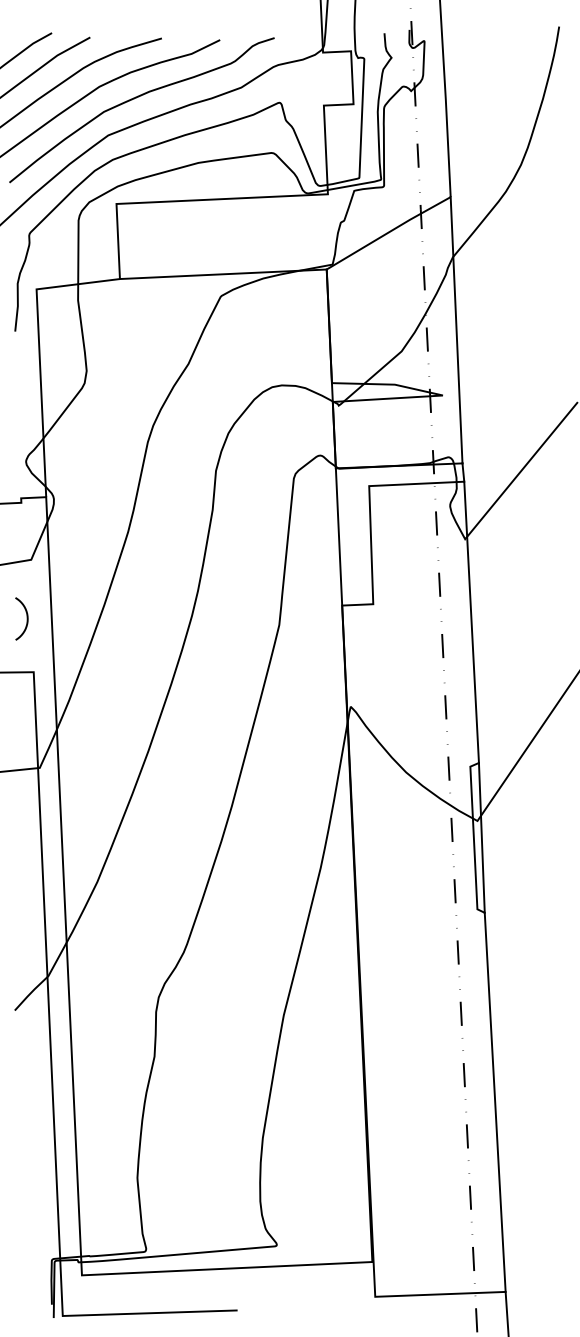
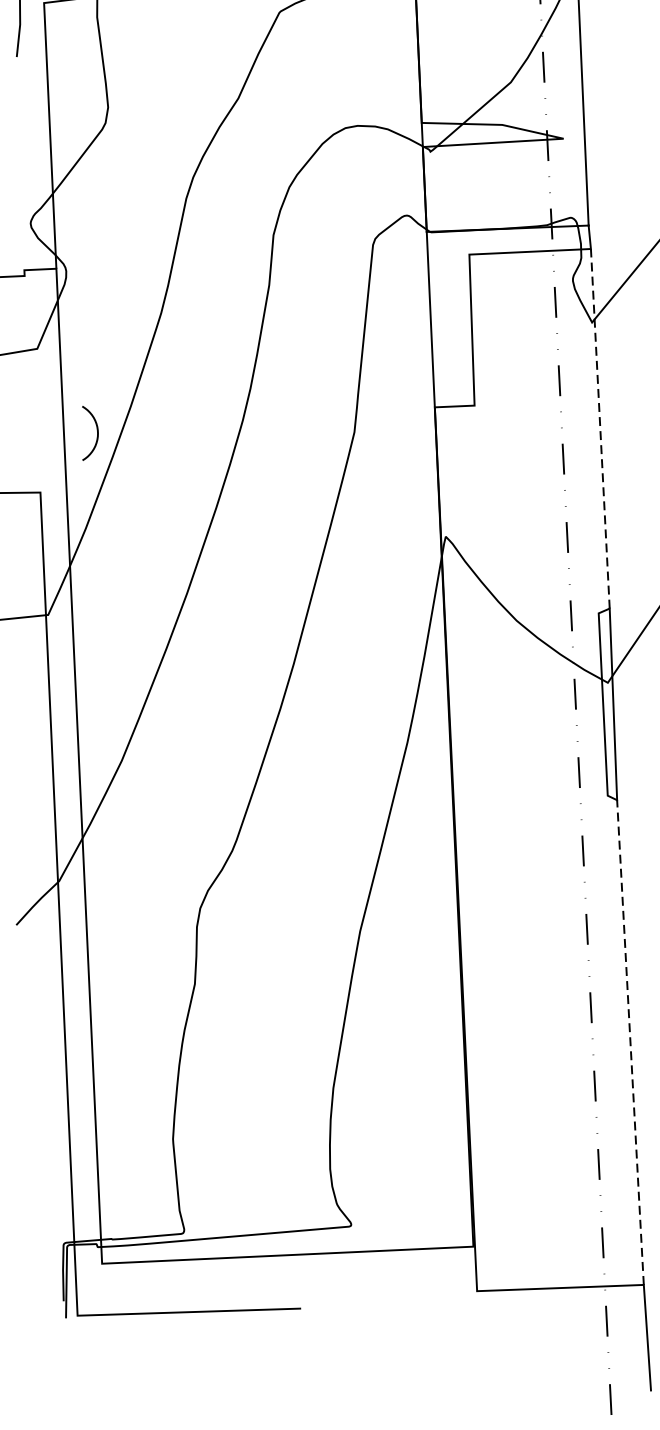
curve: (26, 618) -> (96, 432), moved
line: (471, 622) -> (600, 429), solid -> dashed
line: (495, 1102) -> (630, 1042), solid -> dashed

